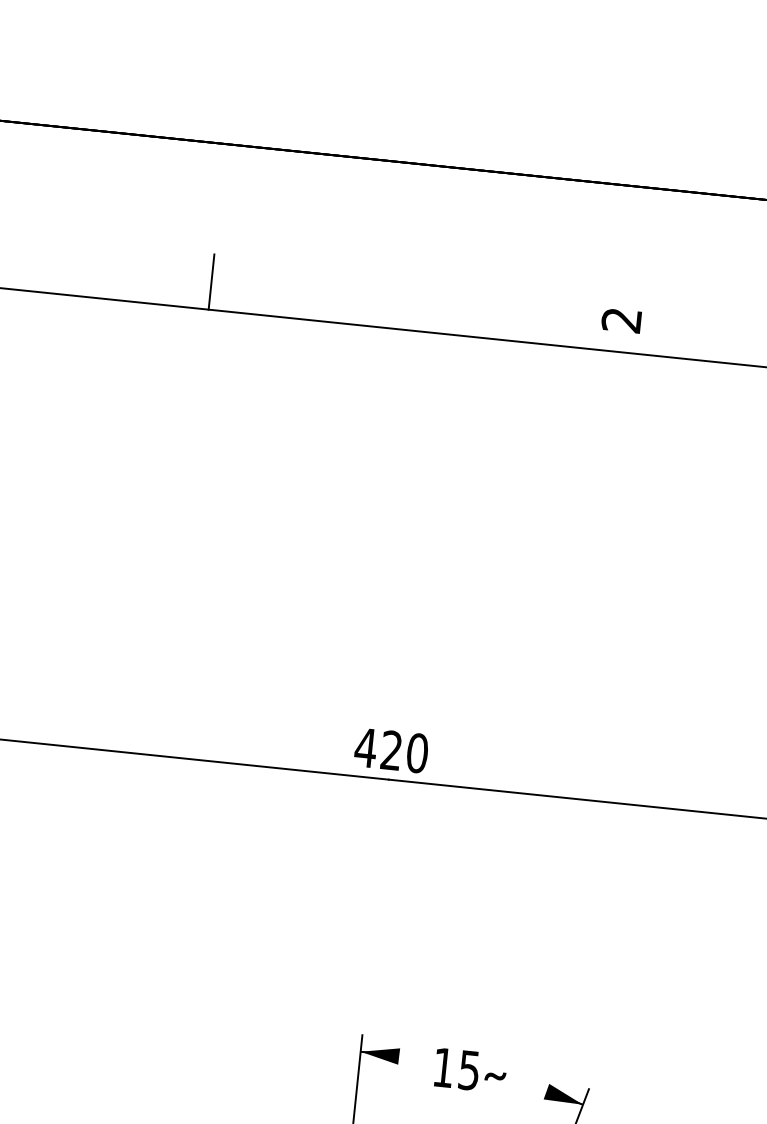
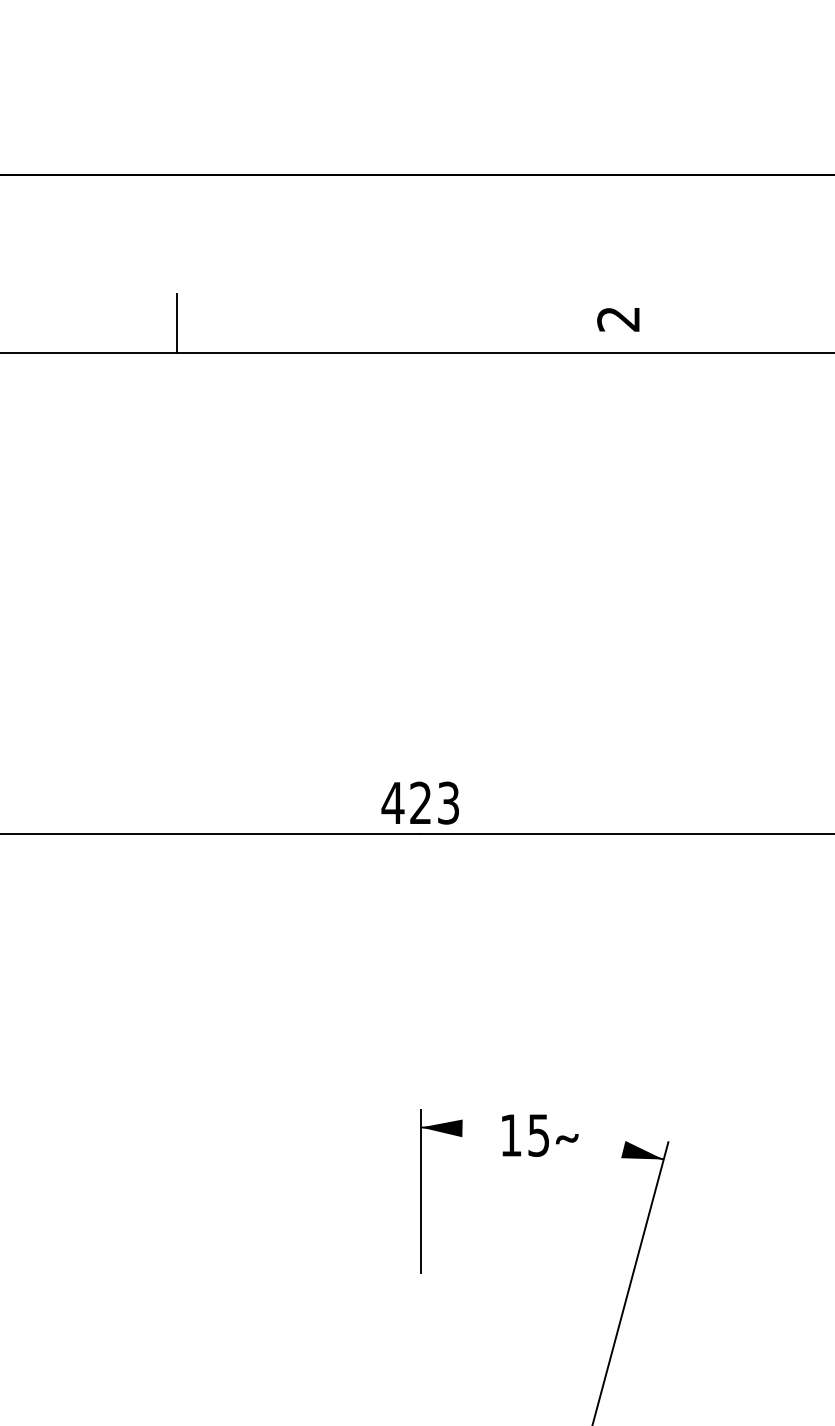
text: (417, 752) -> (448, 802), 420 -> 423

